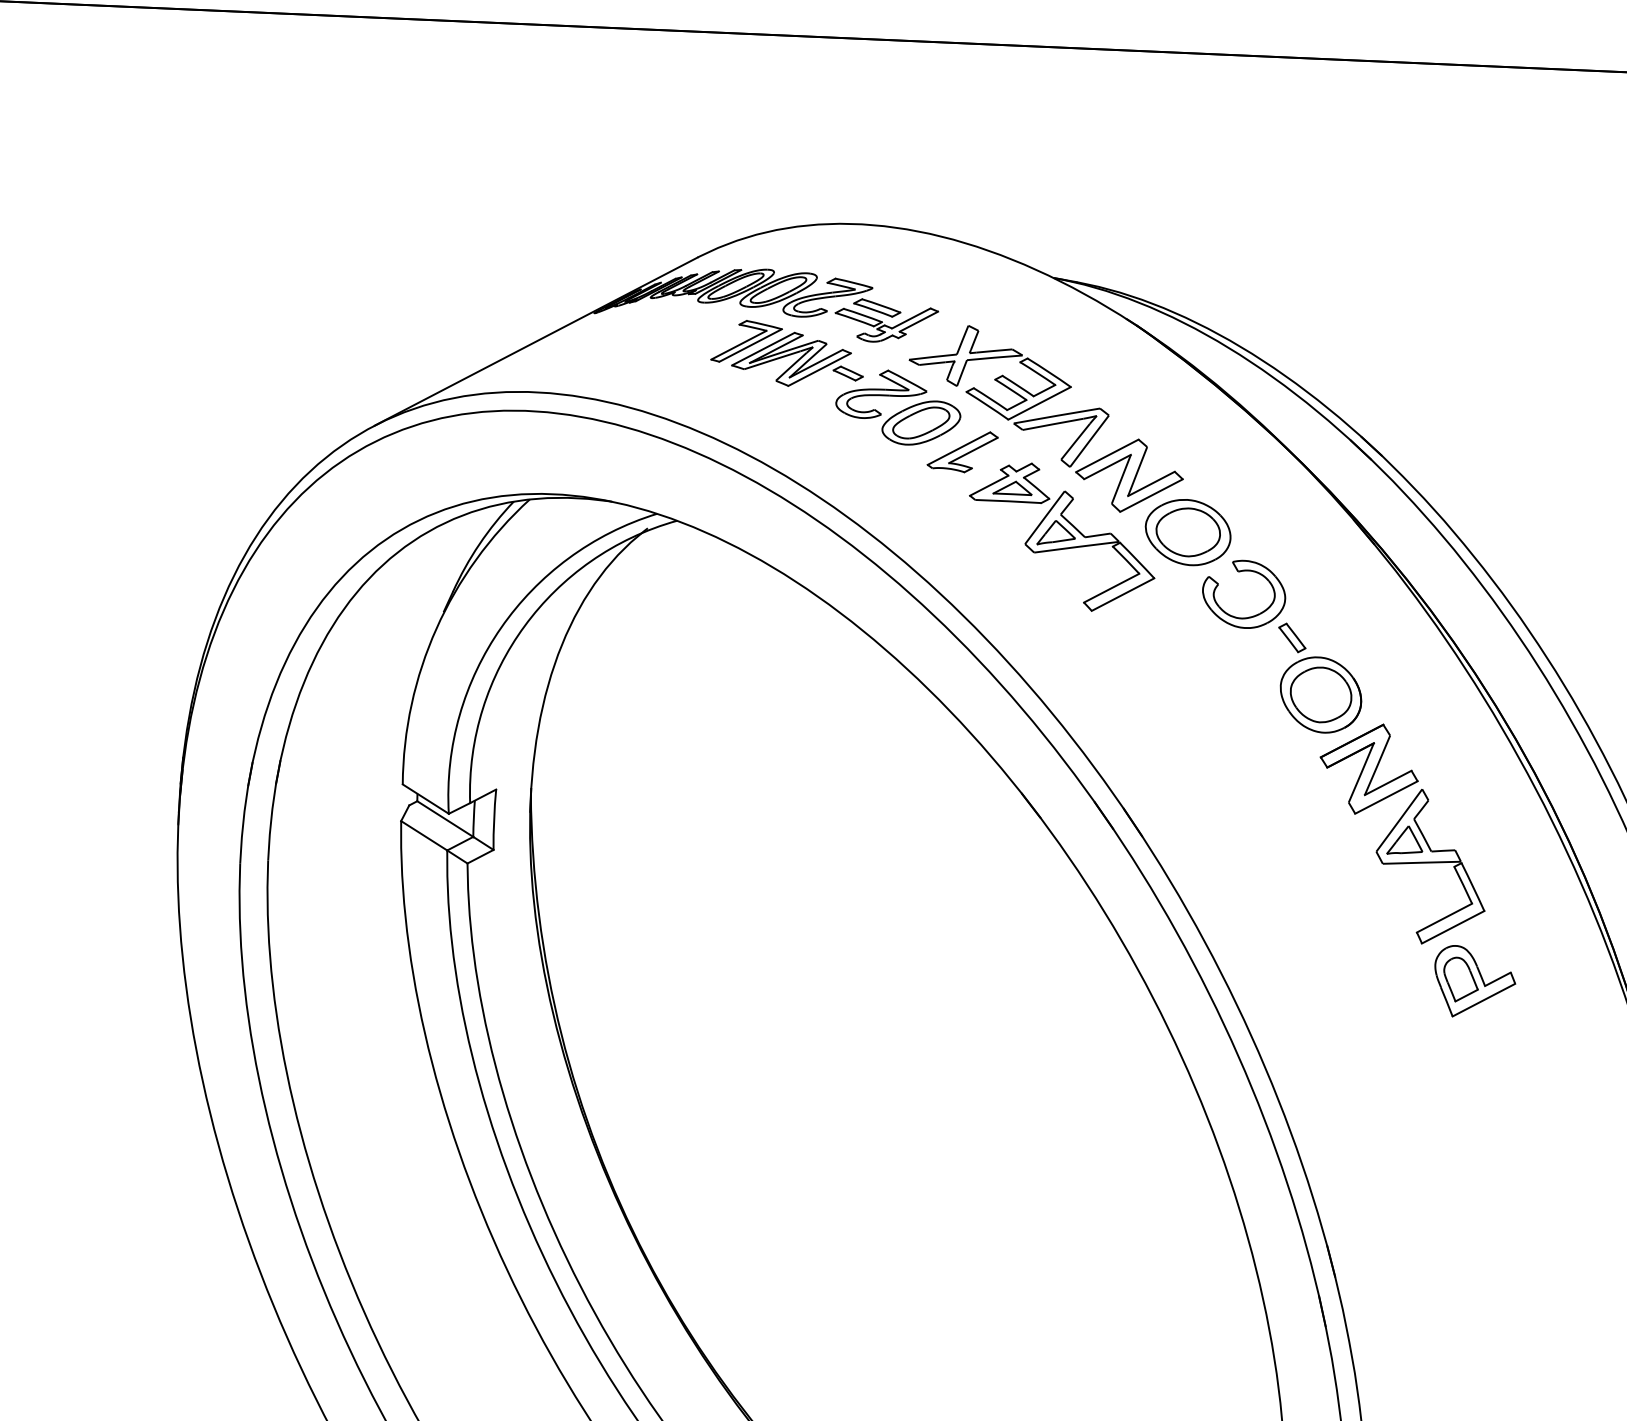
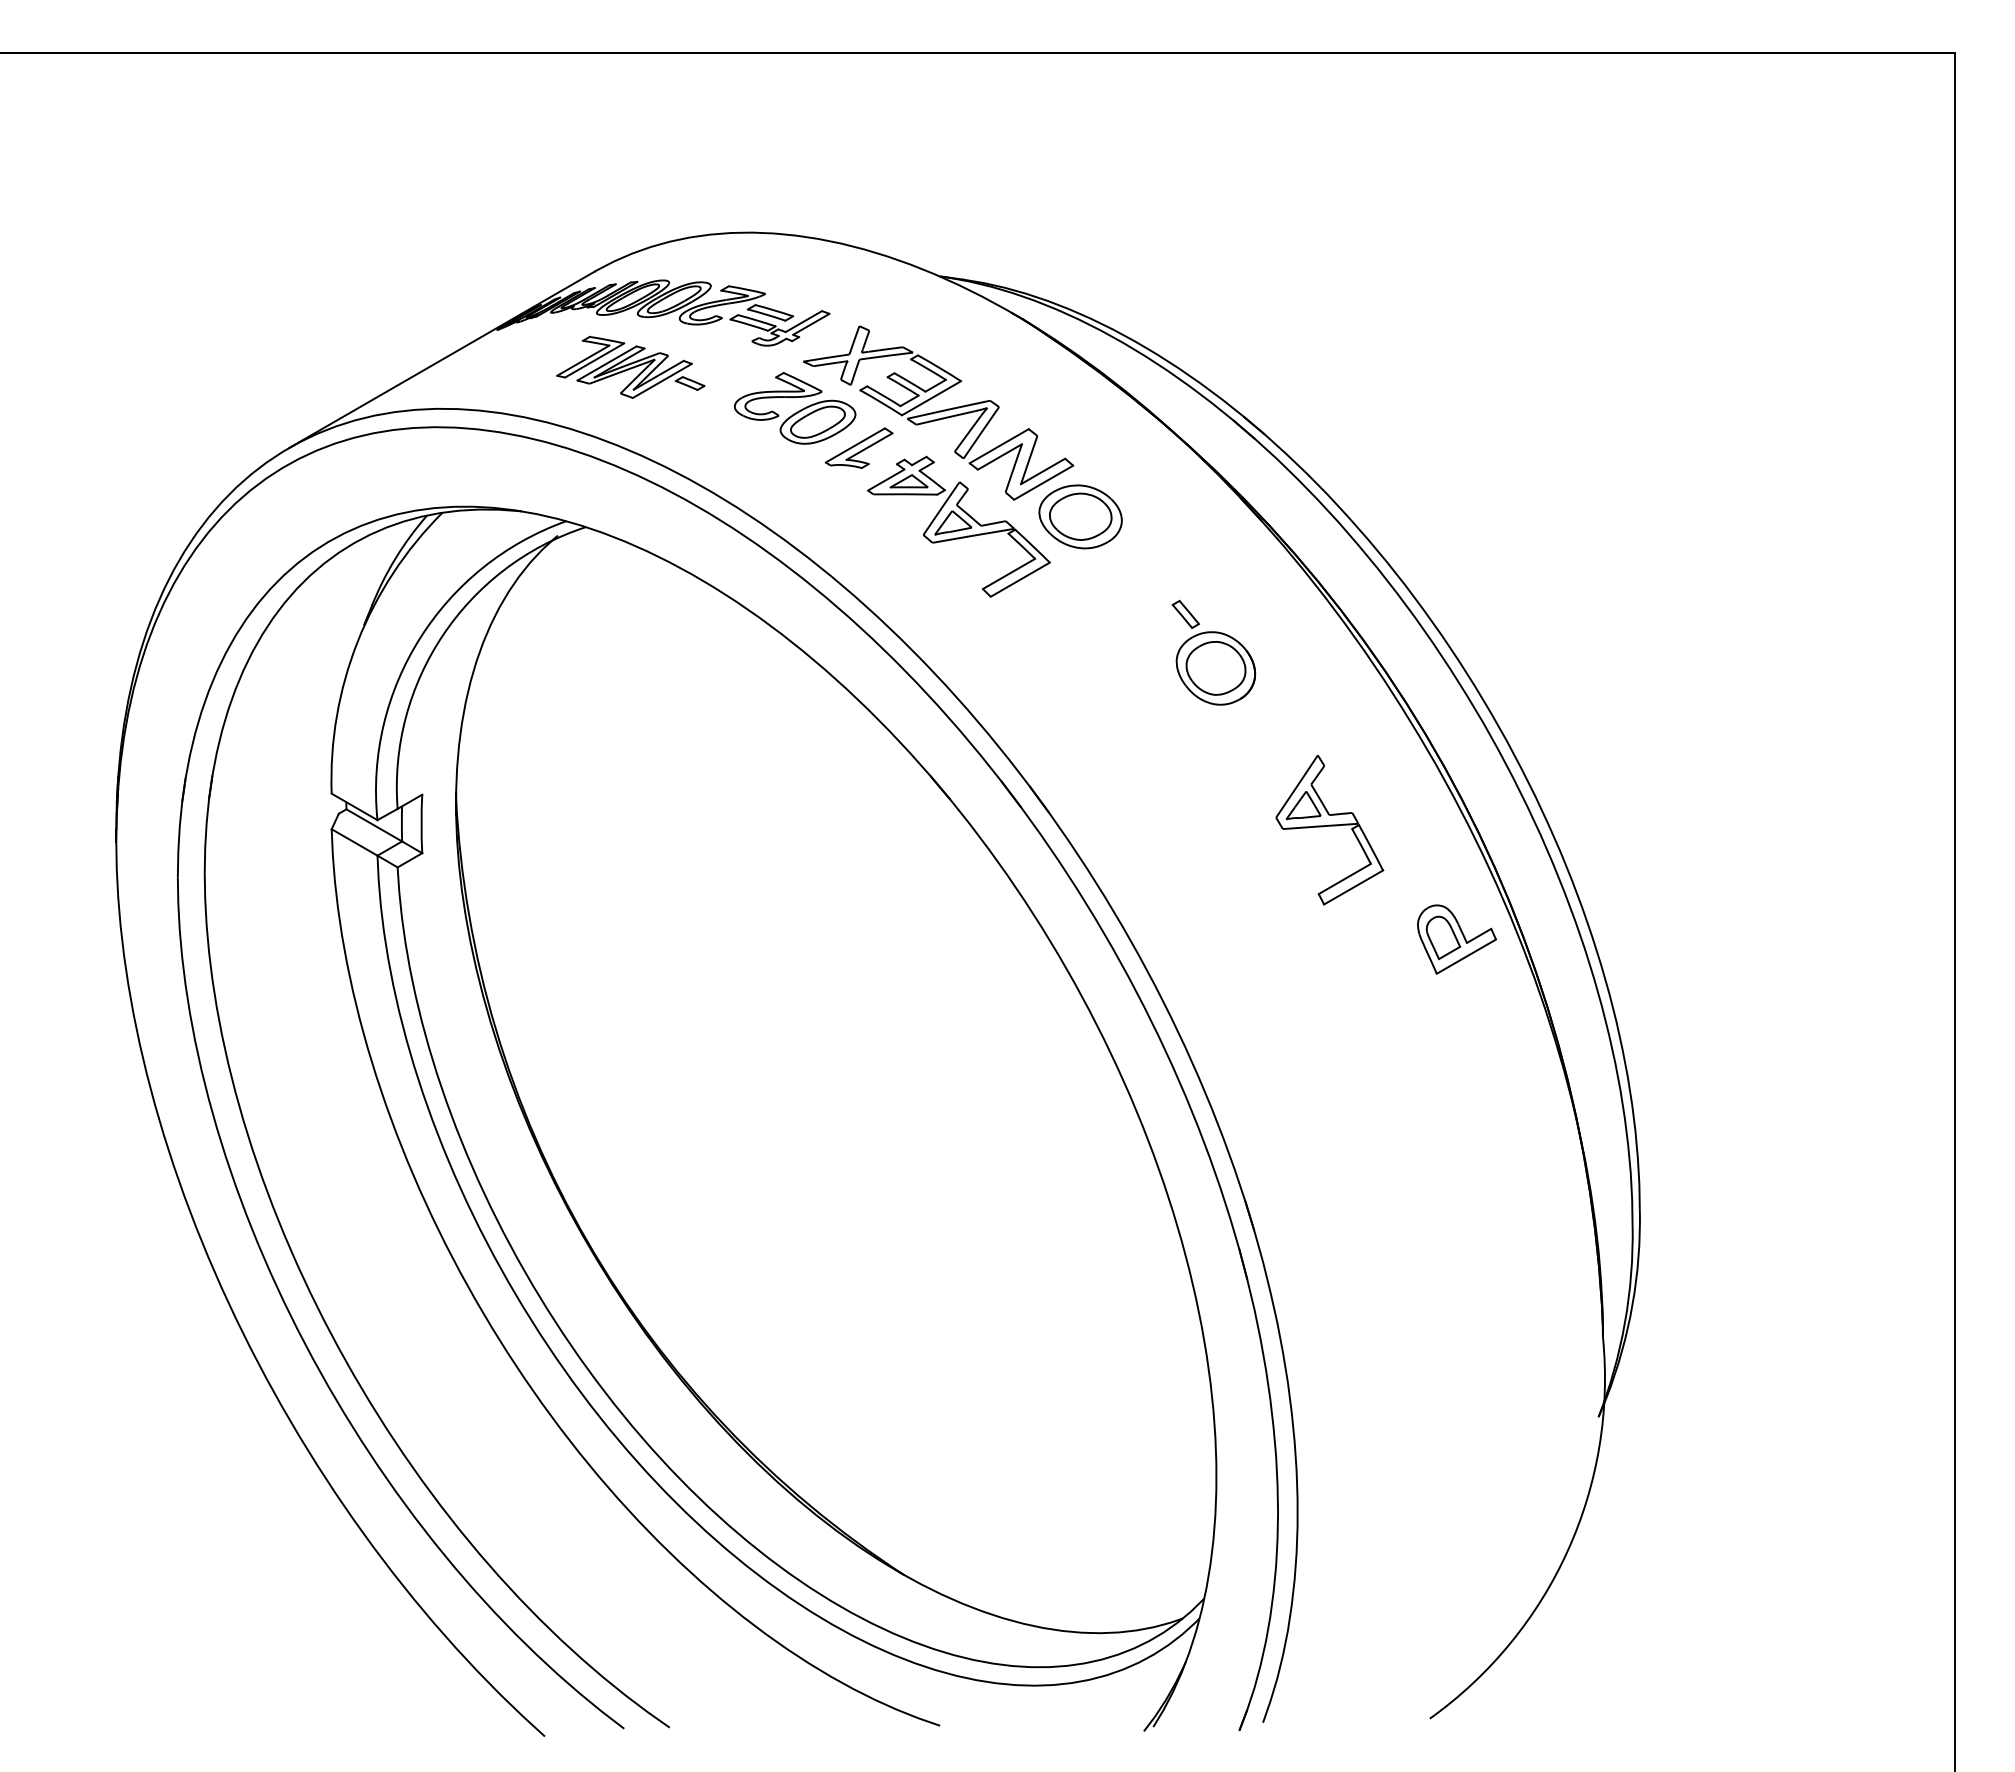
part: (787, 354) -> (630, 367), moved
part: (1240, 572) -> (1132, 553), removed
part: (1369, 768) -> (1265, 737), removed
part: (1474, 981) -> (1456, 939), moved

